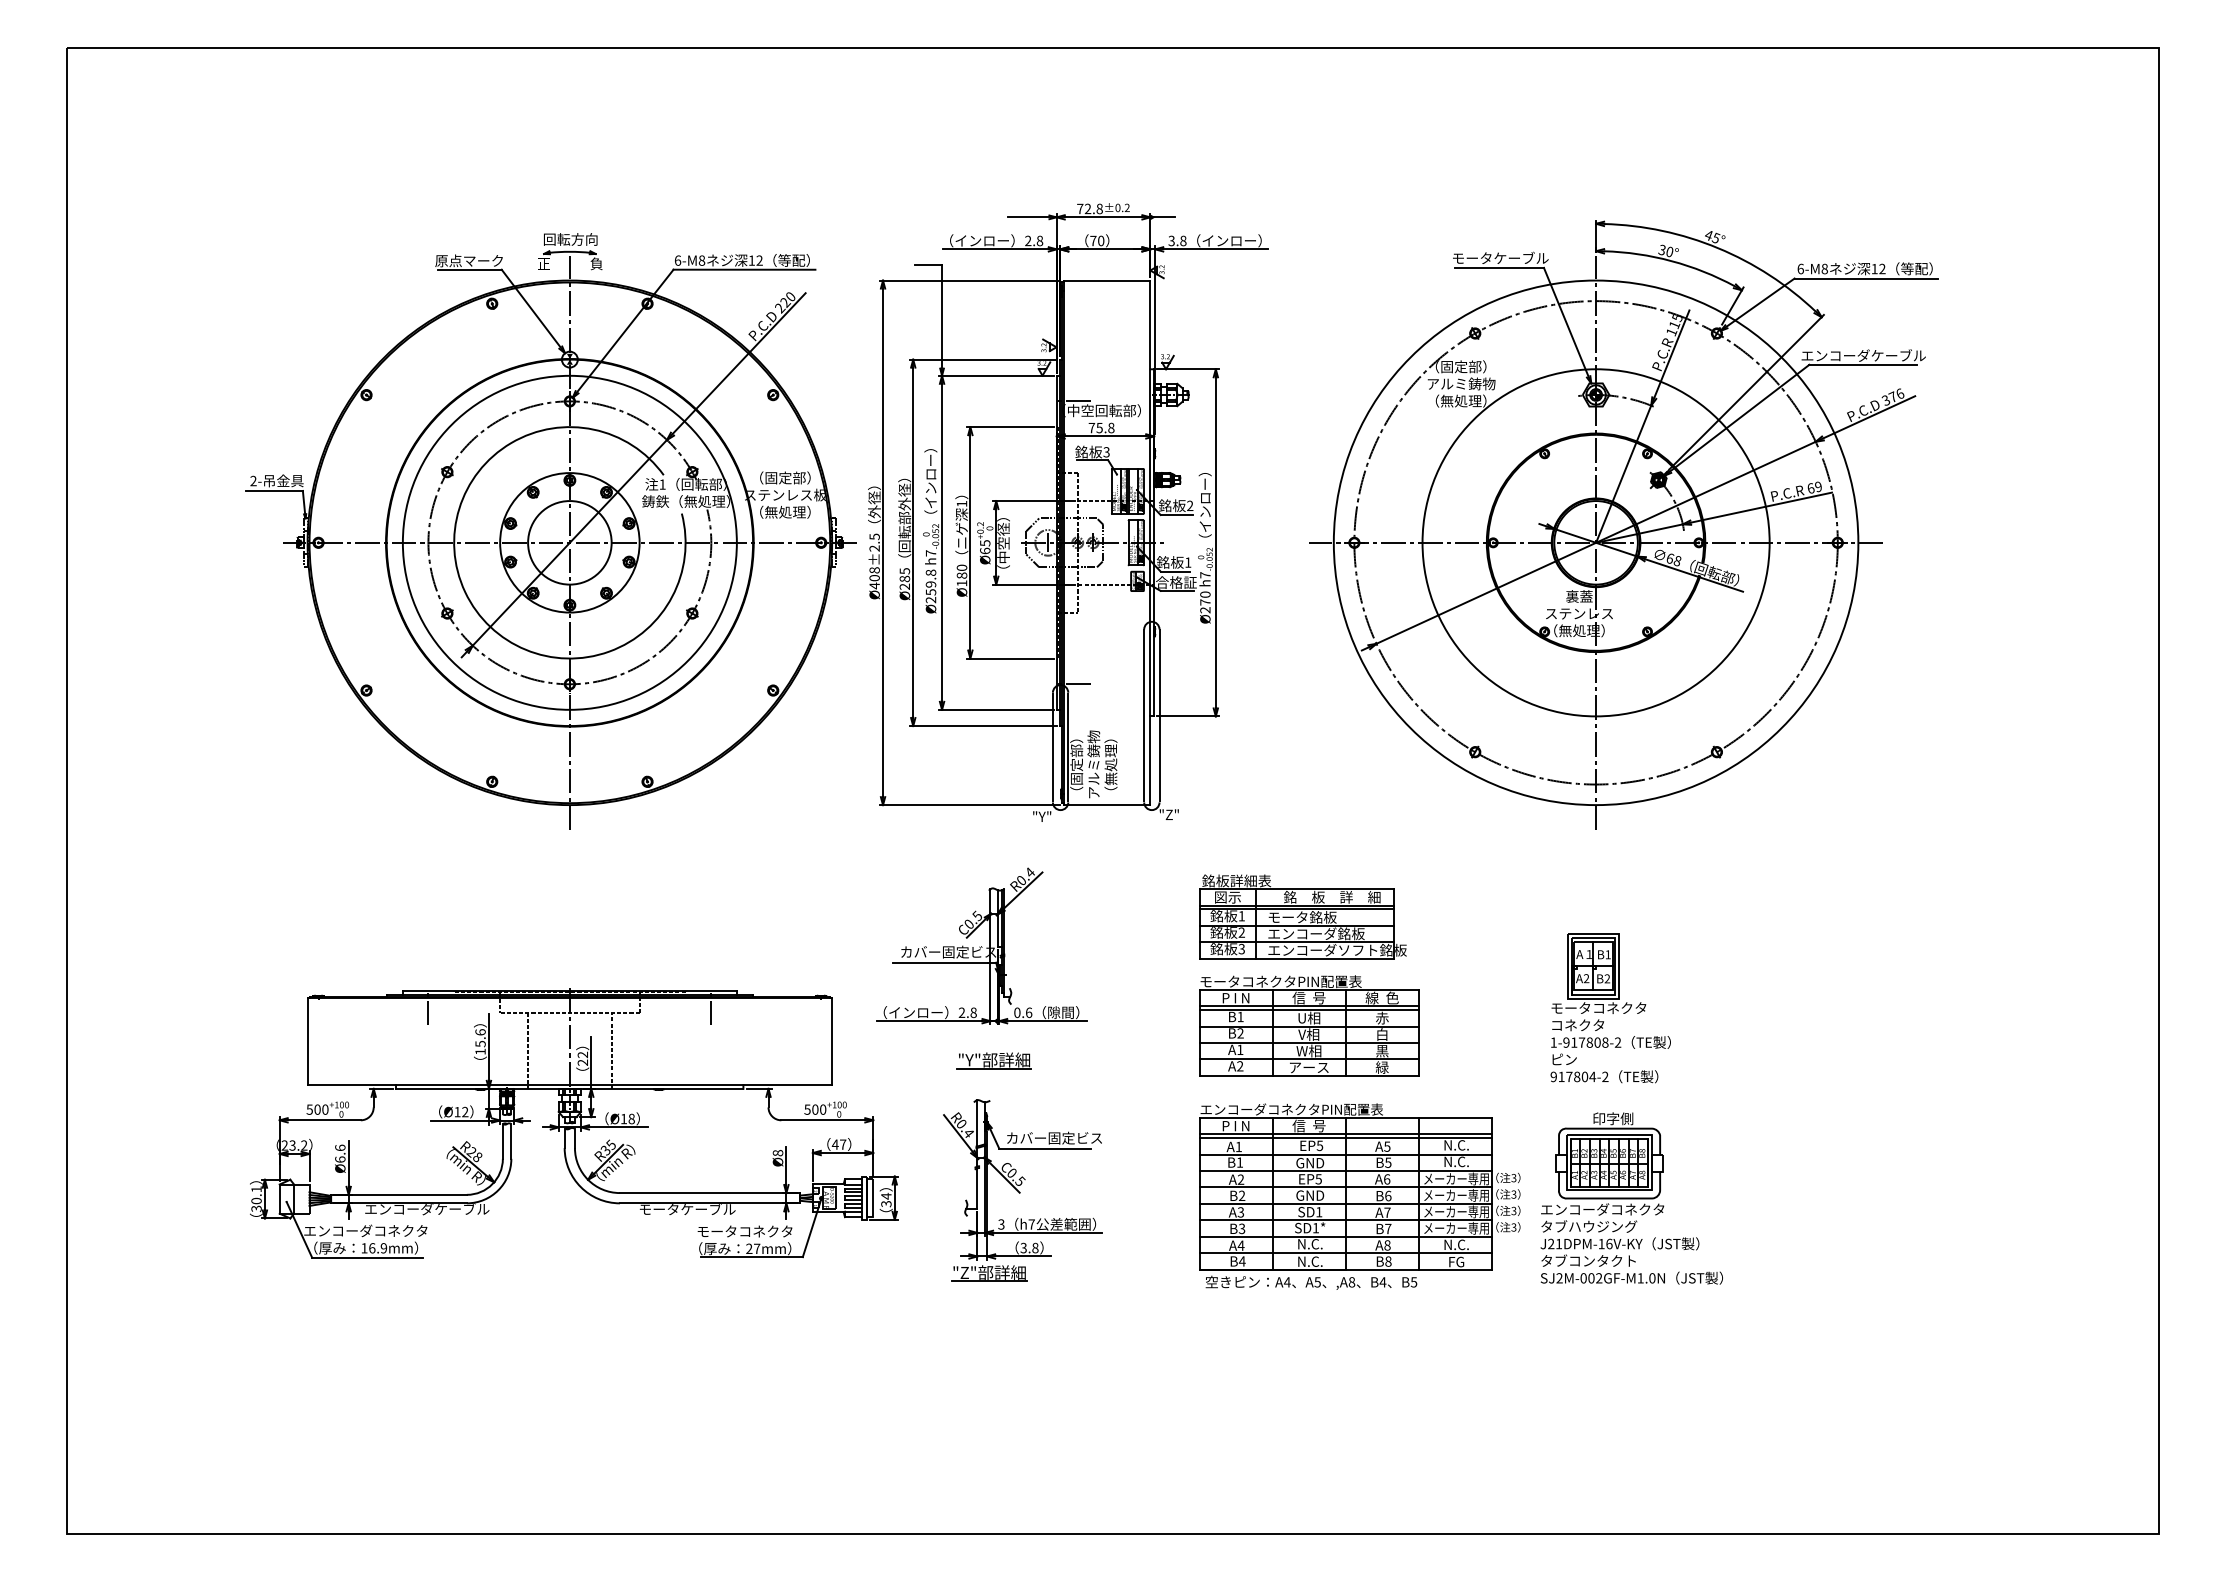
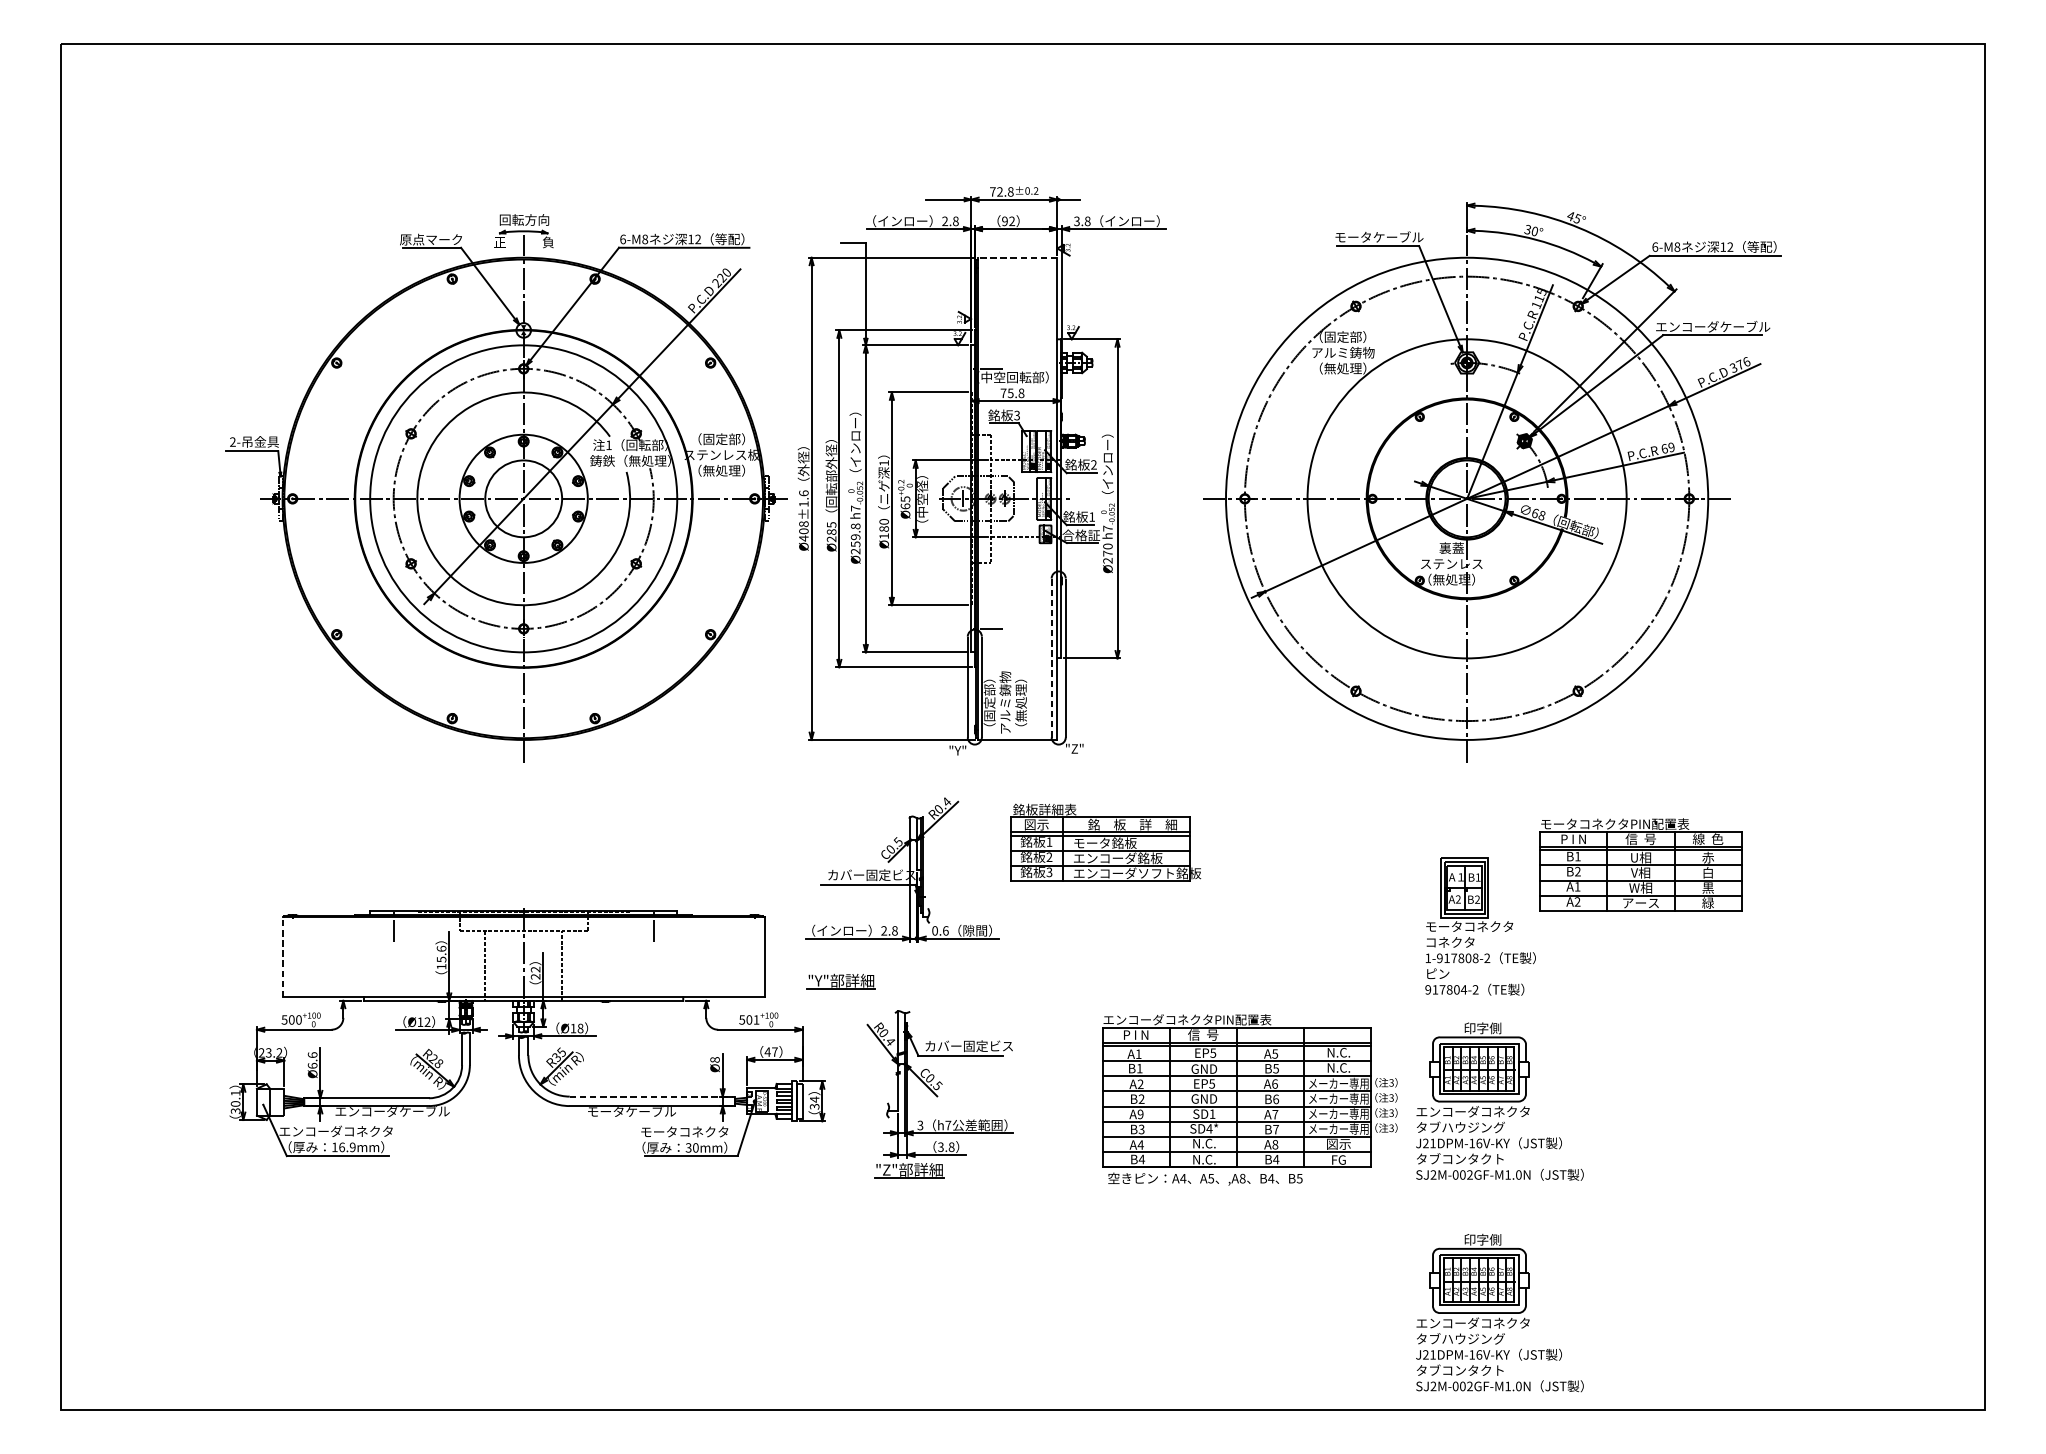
text: (1097, 240) -> (1008, 220), 70 -> 92
line: (1106, 280) -> (1017, 257), solid -> dashed
text: (874, 542) -> (803, 498), Ø408±2.5 -> Ø408±1.6
line: (1144, 715) -> (1051, 657), solid -> dashed
part: (1302, 916) -> (1105, 842), moved
part: (1309, 1025) -> (1641, 864), moved
line: (307, 1041) -> (282, 957), solid -> dashed
part: (993, 1060) -> (840, 981), moved
text: (823, 1109) -> (756, 1019), 500 -> 501
line: (710, 1193) -> (652, 1097), solid -> dashed
text: (1240, 1212) -> (1140, 1114), A3 -> A9
text: (1315, 1228) -> (1209, 1129), SD1* -> SD4*
text: (1456, 1245) -> (1338, 1144), N.C. -> 図示
text: (753, 1248) -> (692, 1147), 27mm -> 30mm
text: (1388, 1261) -> (1276, 1159), B8 -> B4
part: (1631, 1428) -> (1499, 1313), added

